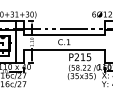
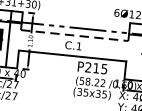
line: (64, 34) -> (74, 35), solid -> dashed

